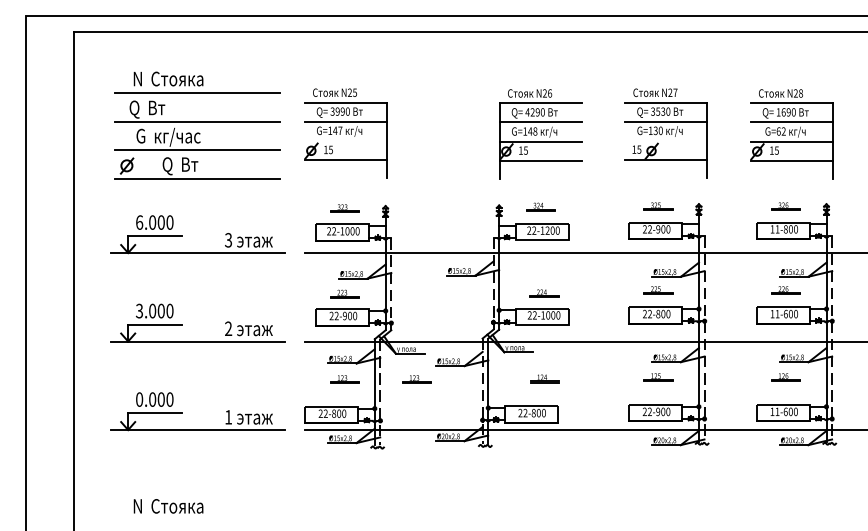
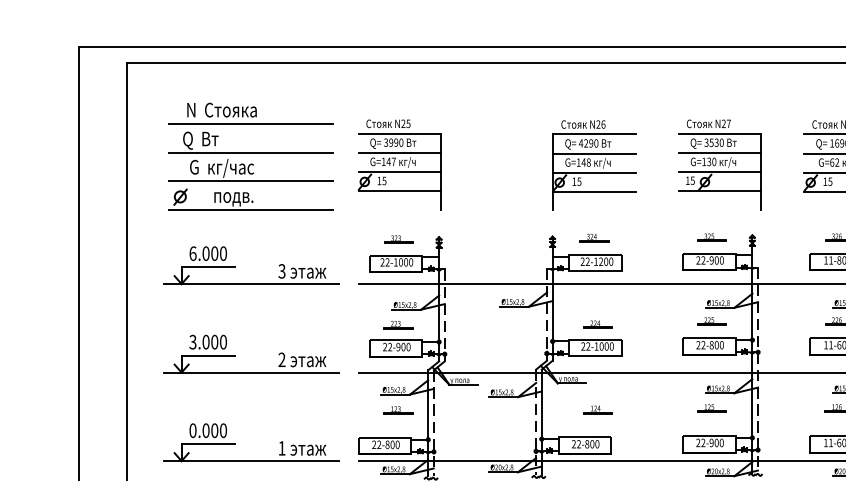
line: (346, 140) -> (399, 171), added
line: (666, 140) -> (719, 171), added
text: (179, 166) -> (232, 197), Q  Вт -> подв.
part: (416, 379) -> (469, 410), removed

